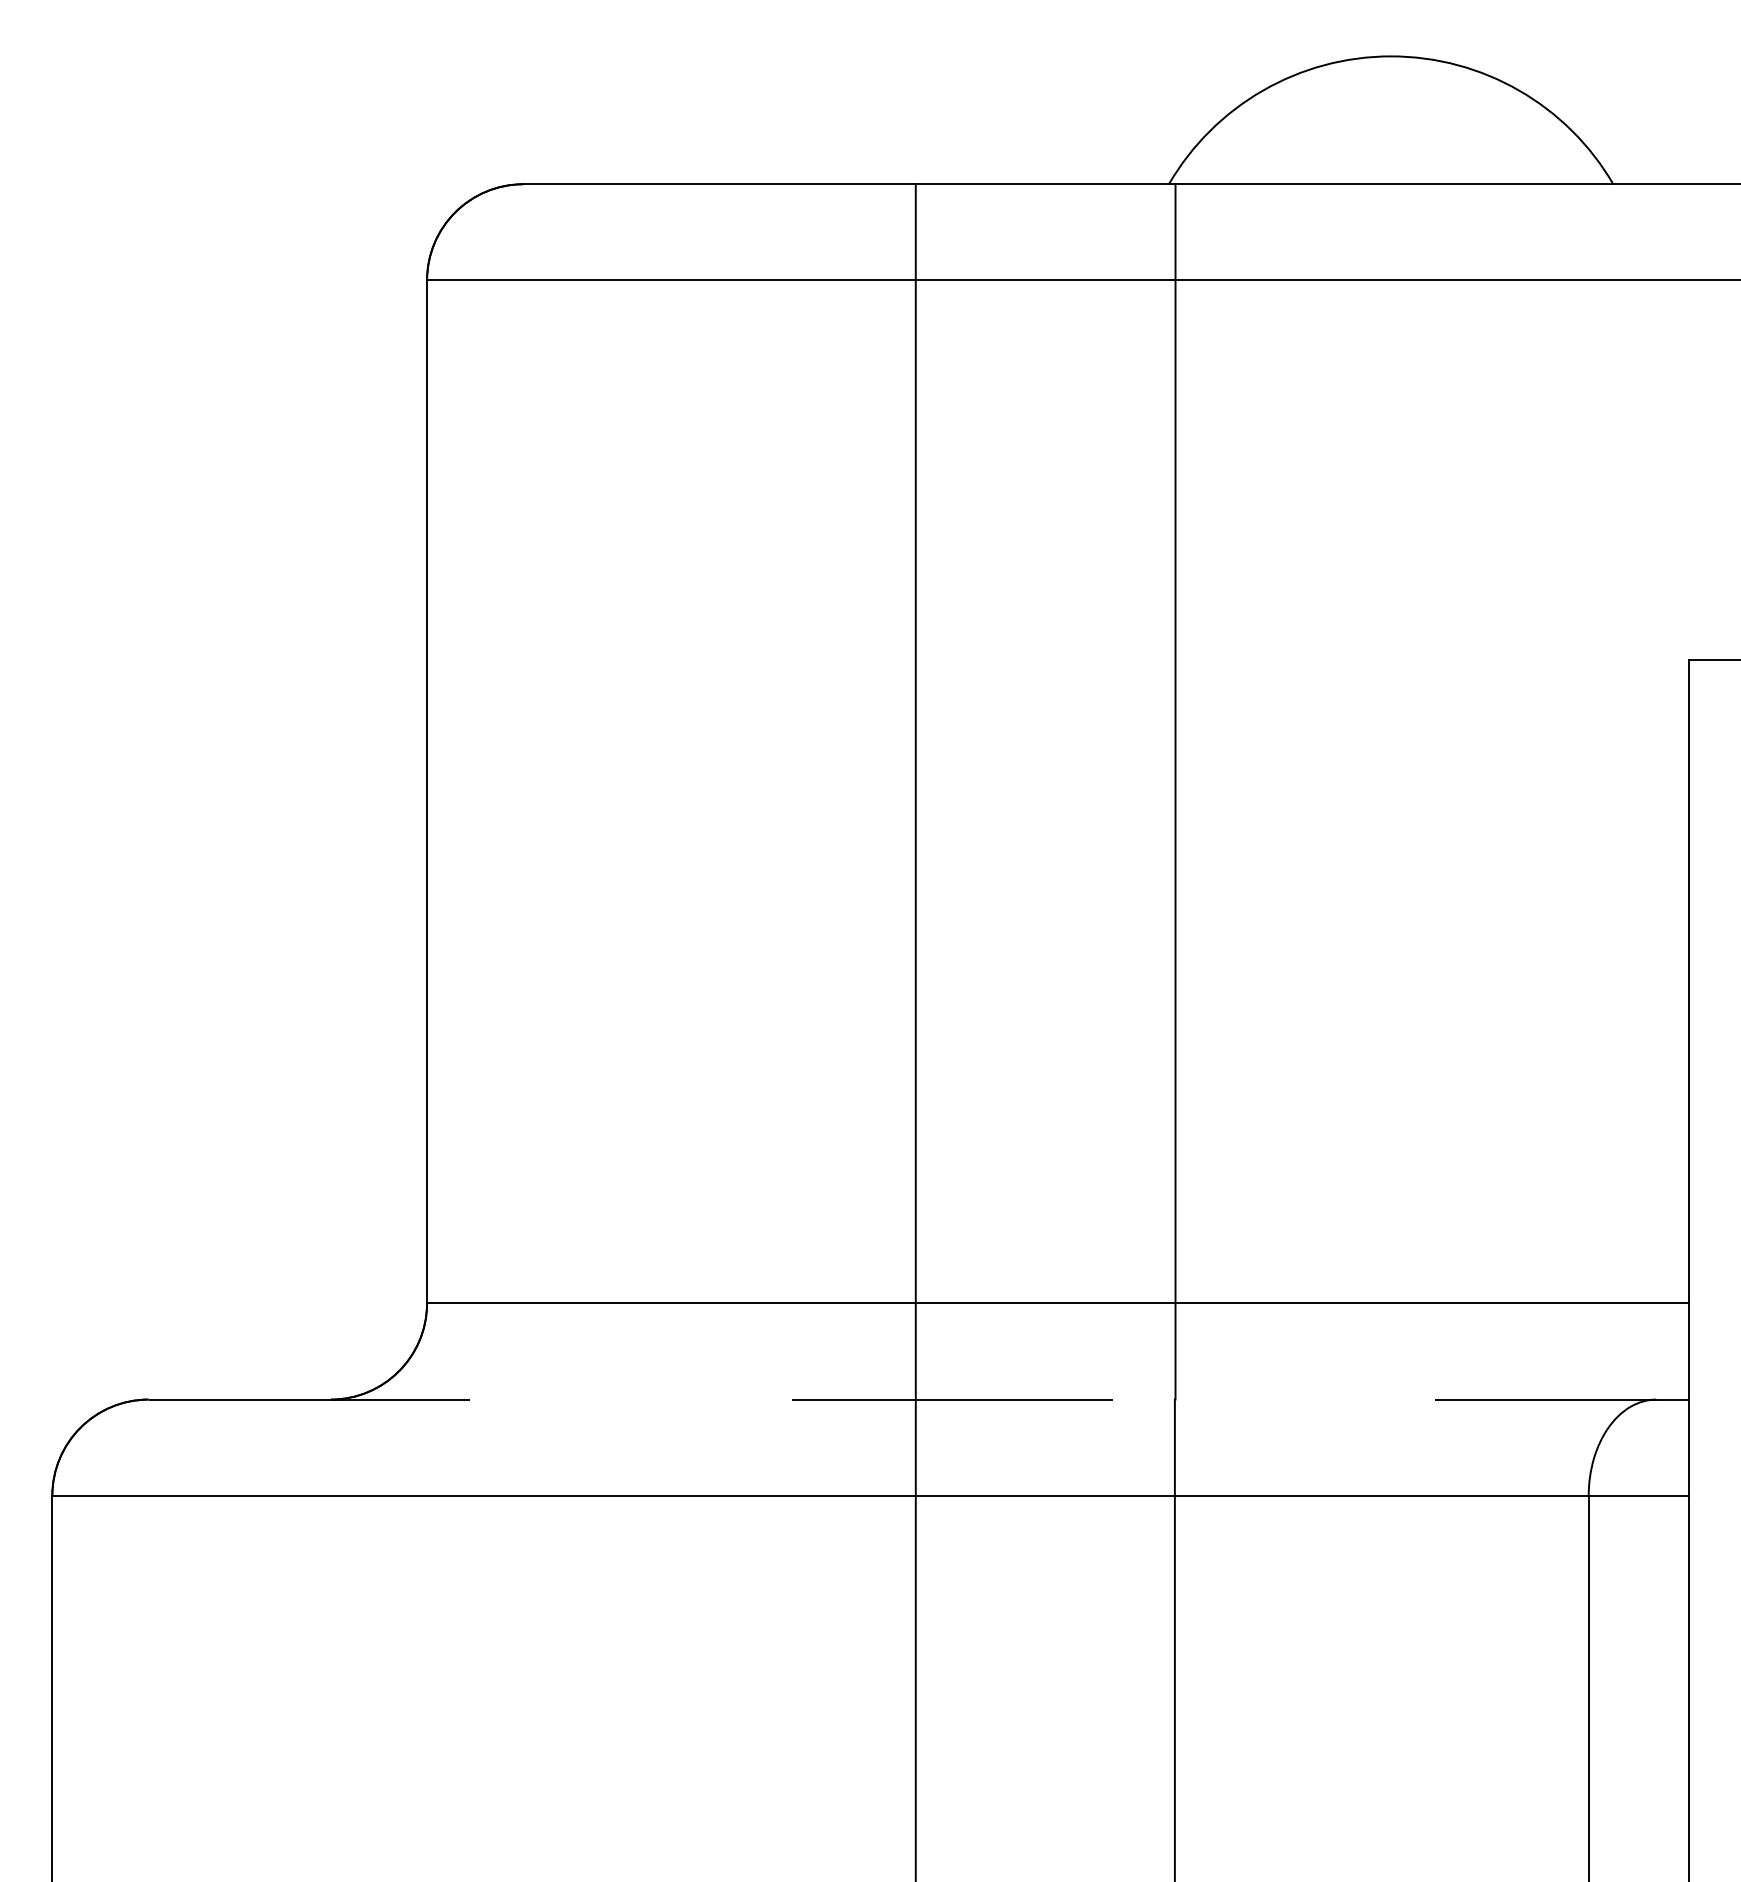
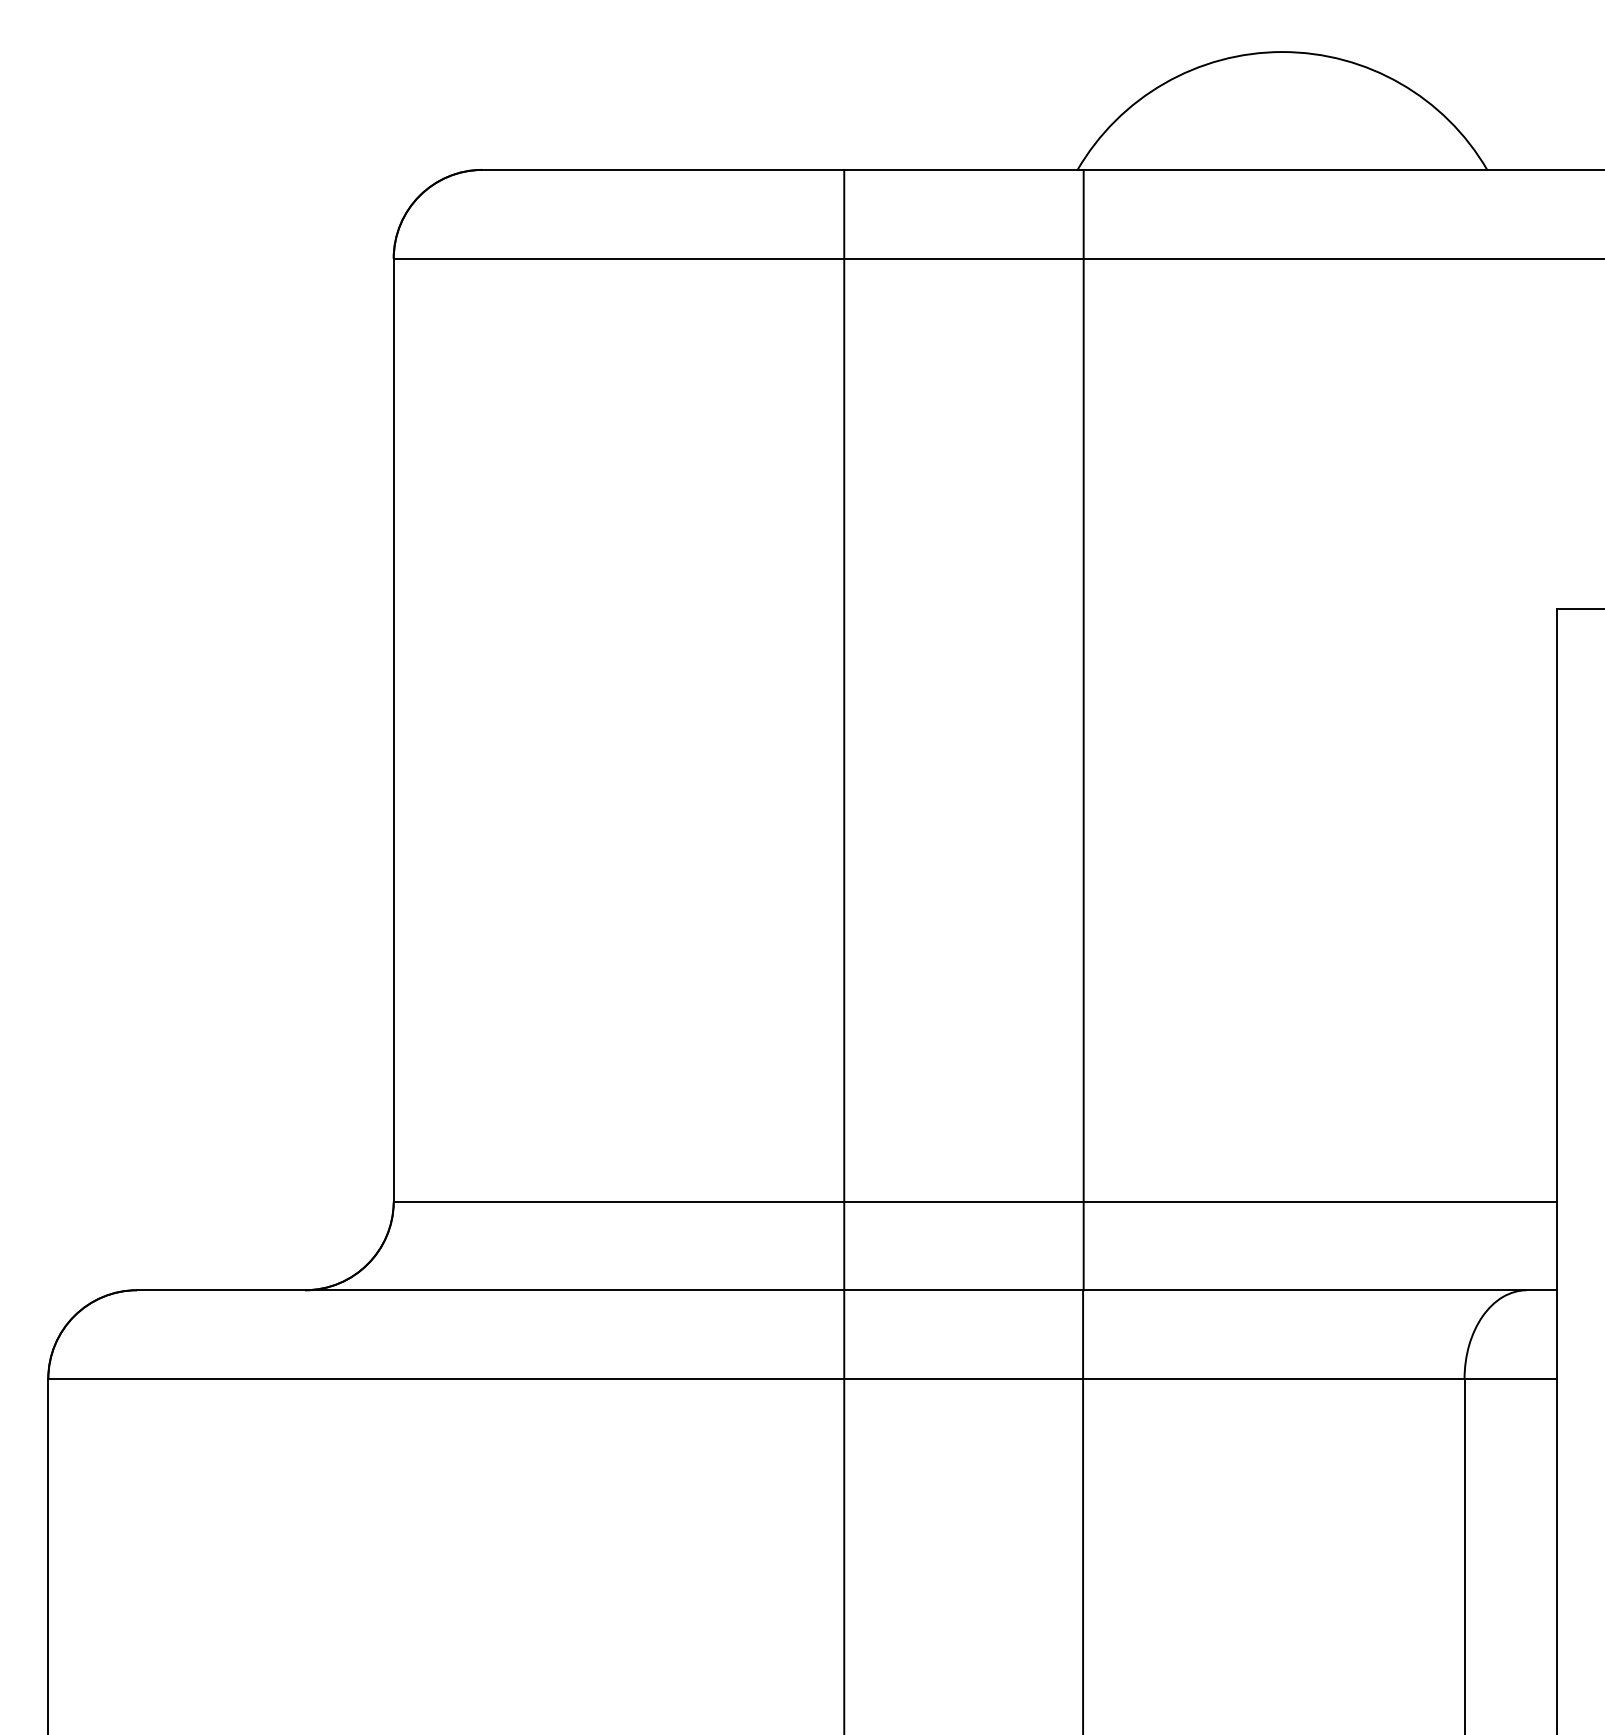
line: (918, 1399) -> (846, 1290), dashed -> solid

